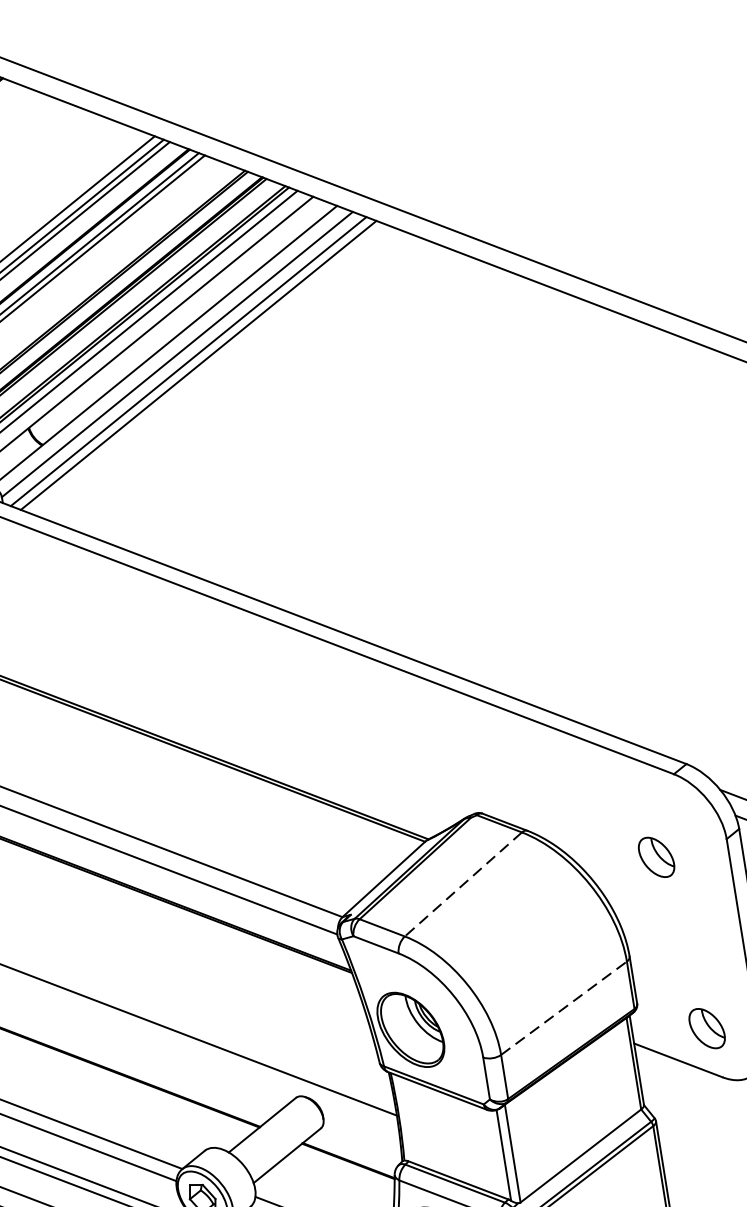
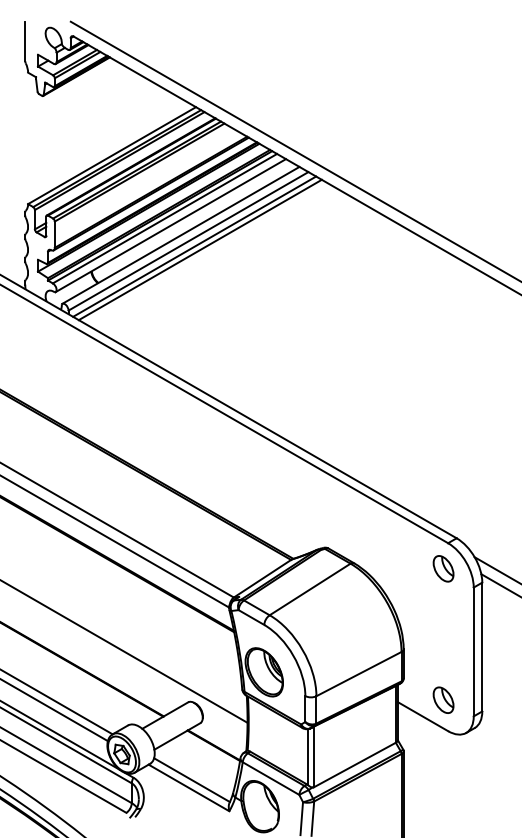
part: (656, 856) -> (443, 568), moved
line: (463, 884) -> (310, 589), dashed -> solid
line: (563, 1009) -> (358, 674), dashed -> solid

